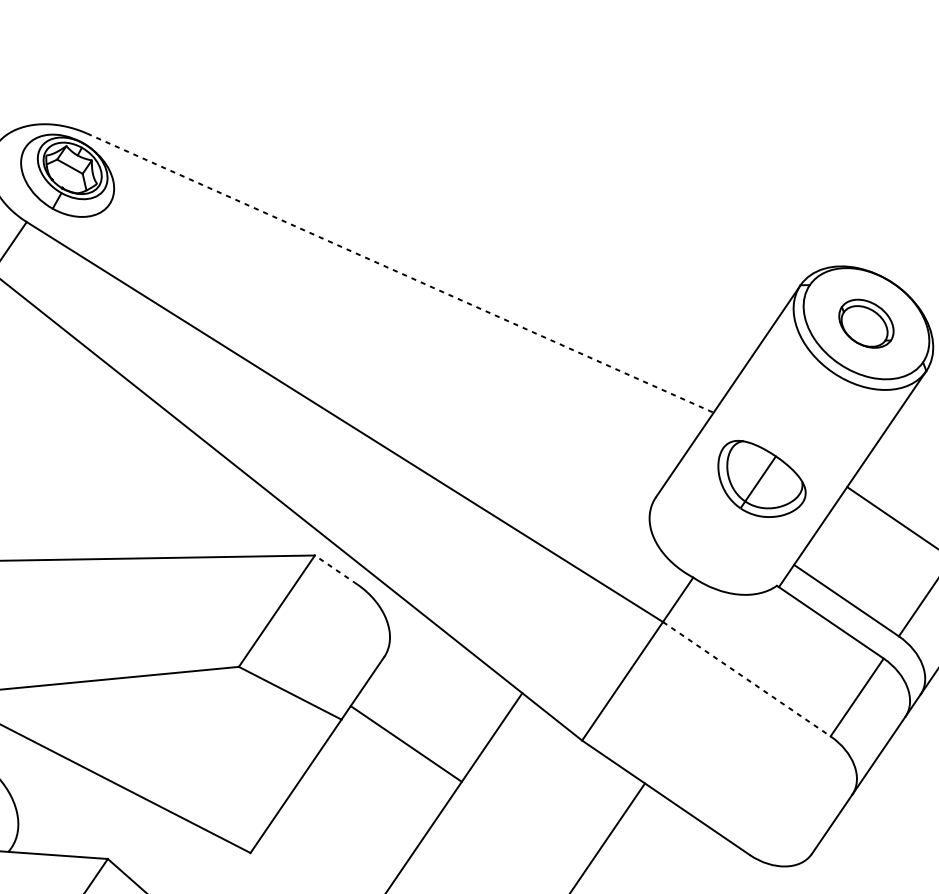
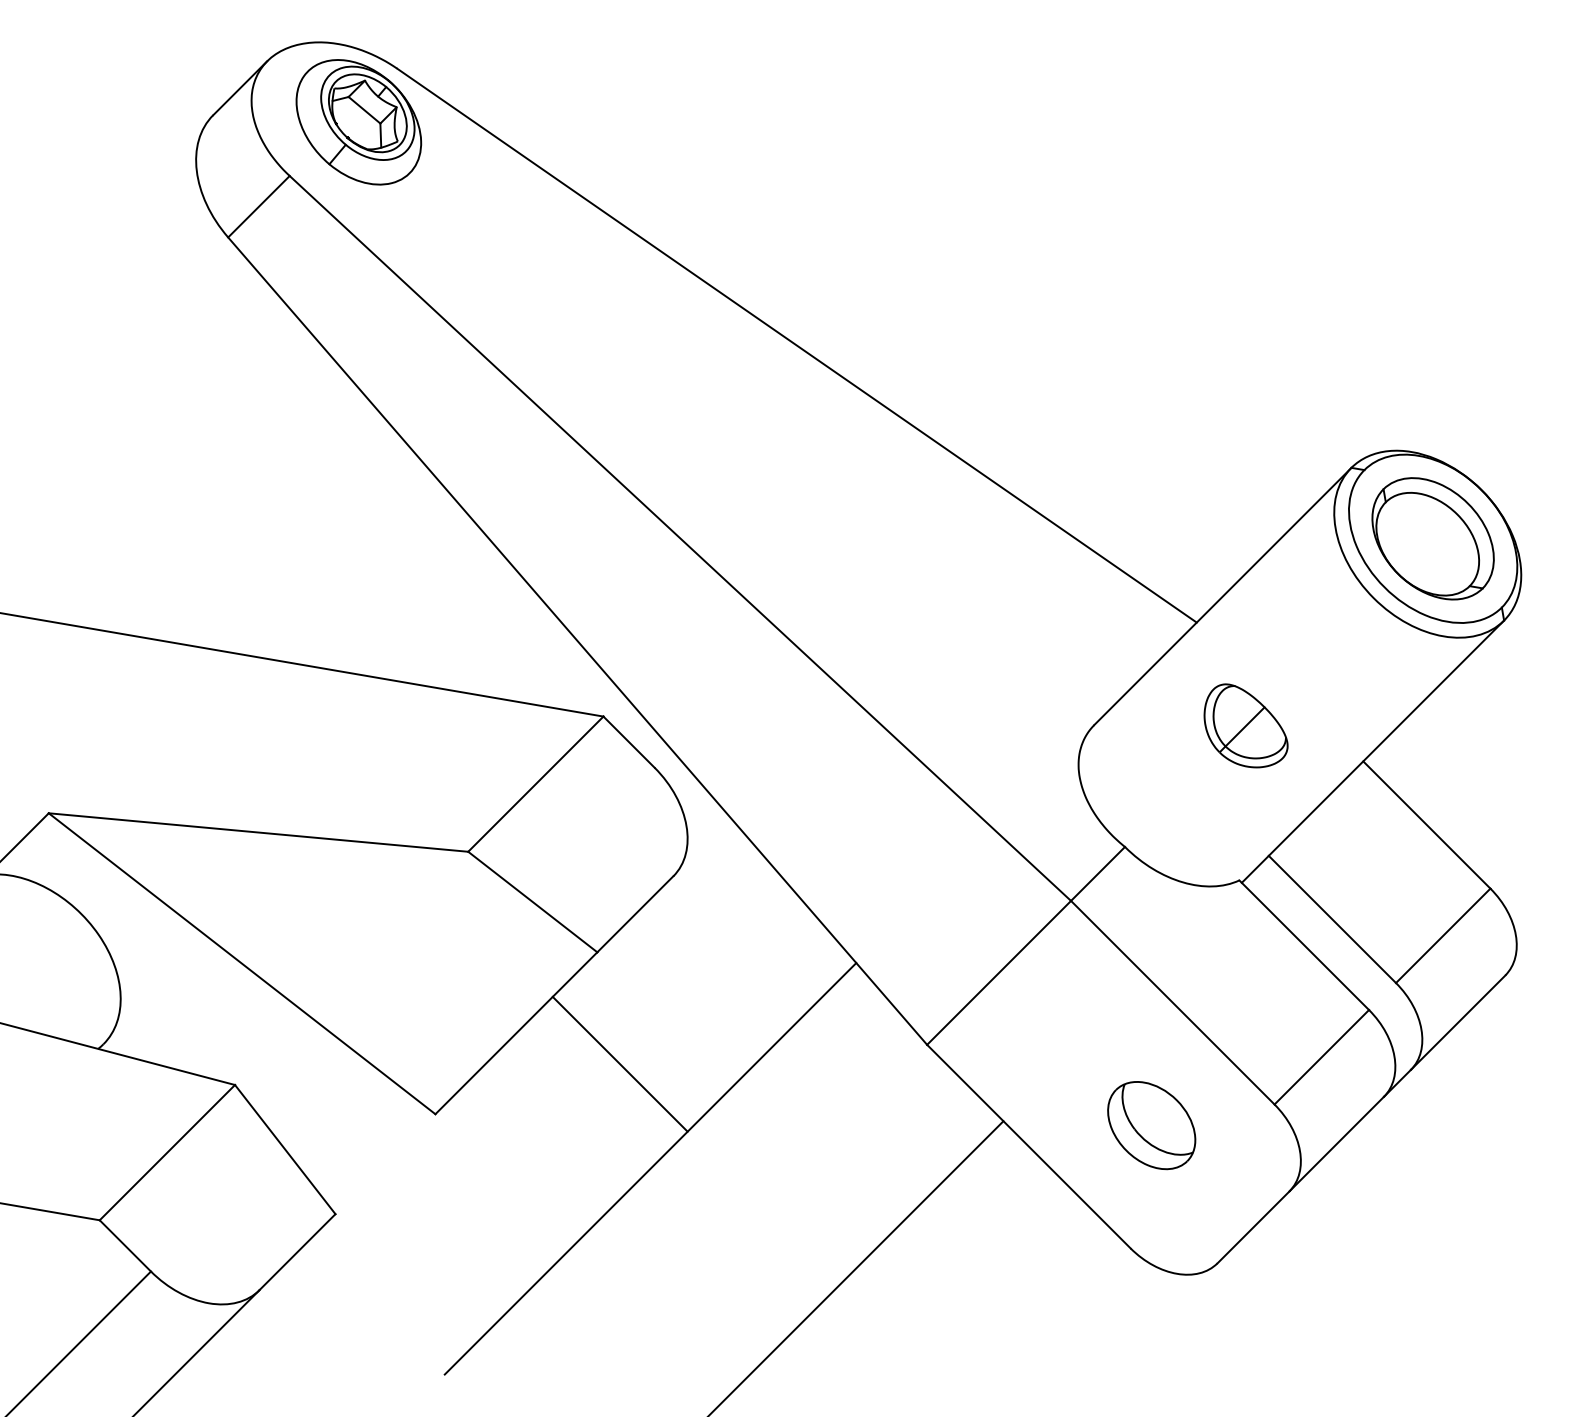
line: (400, 273) -> (797, 345), dashed -> solid
part: (865, 323) -> (1432, 538), size x1.67
part: (760, 477) -> (1245, 725), size x0.71
line: (335, 569) -> (628, 741), dashed -> solid
line: (746, 679) -> (1172, 1002), dashed -> solid
line: (405, 743) -> (619, 1063), moved
part: (748, 767) -> (1151, 1125), added

